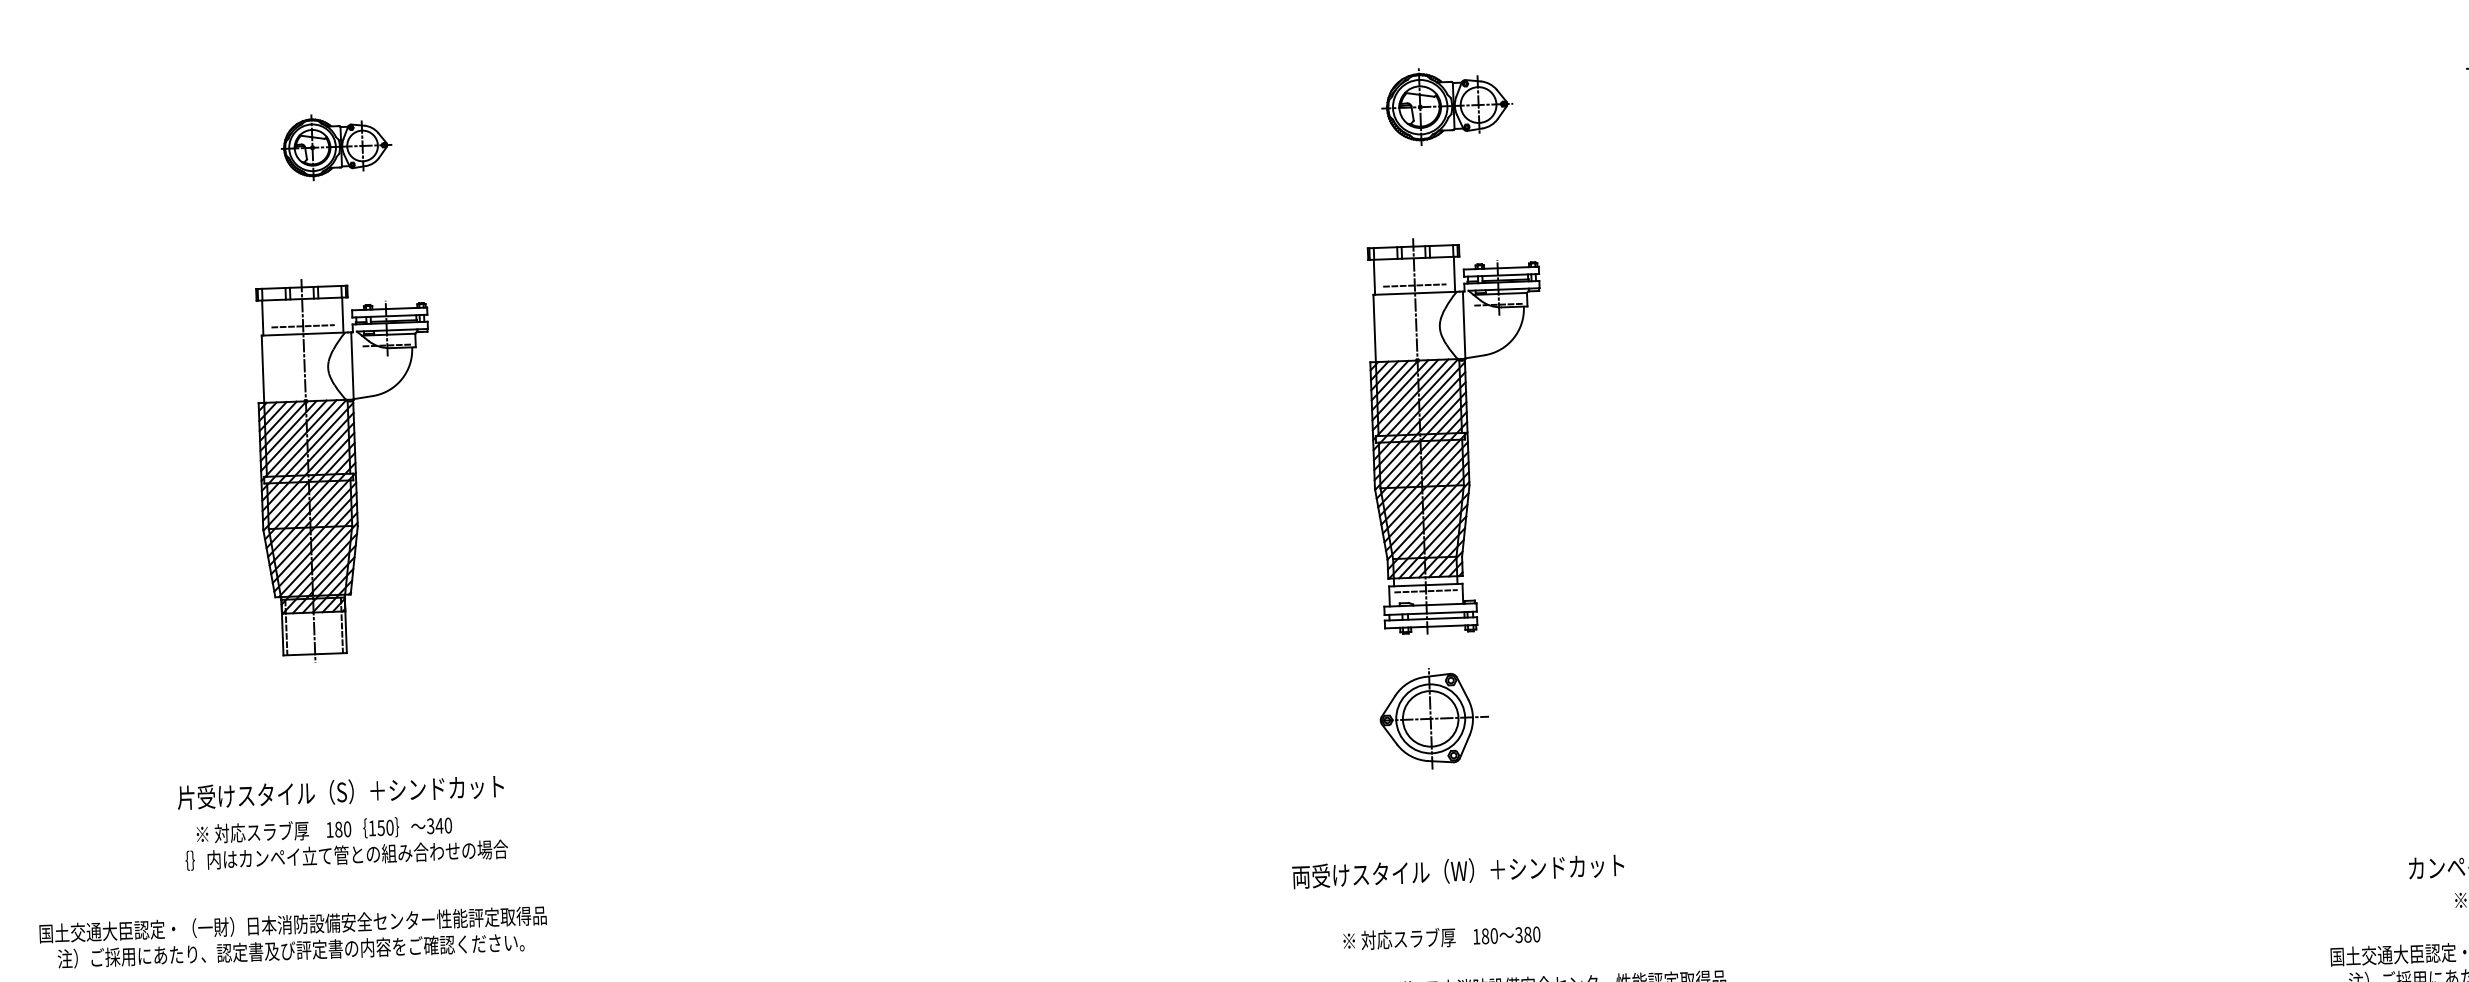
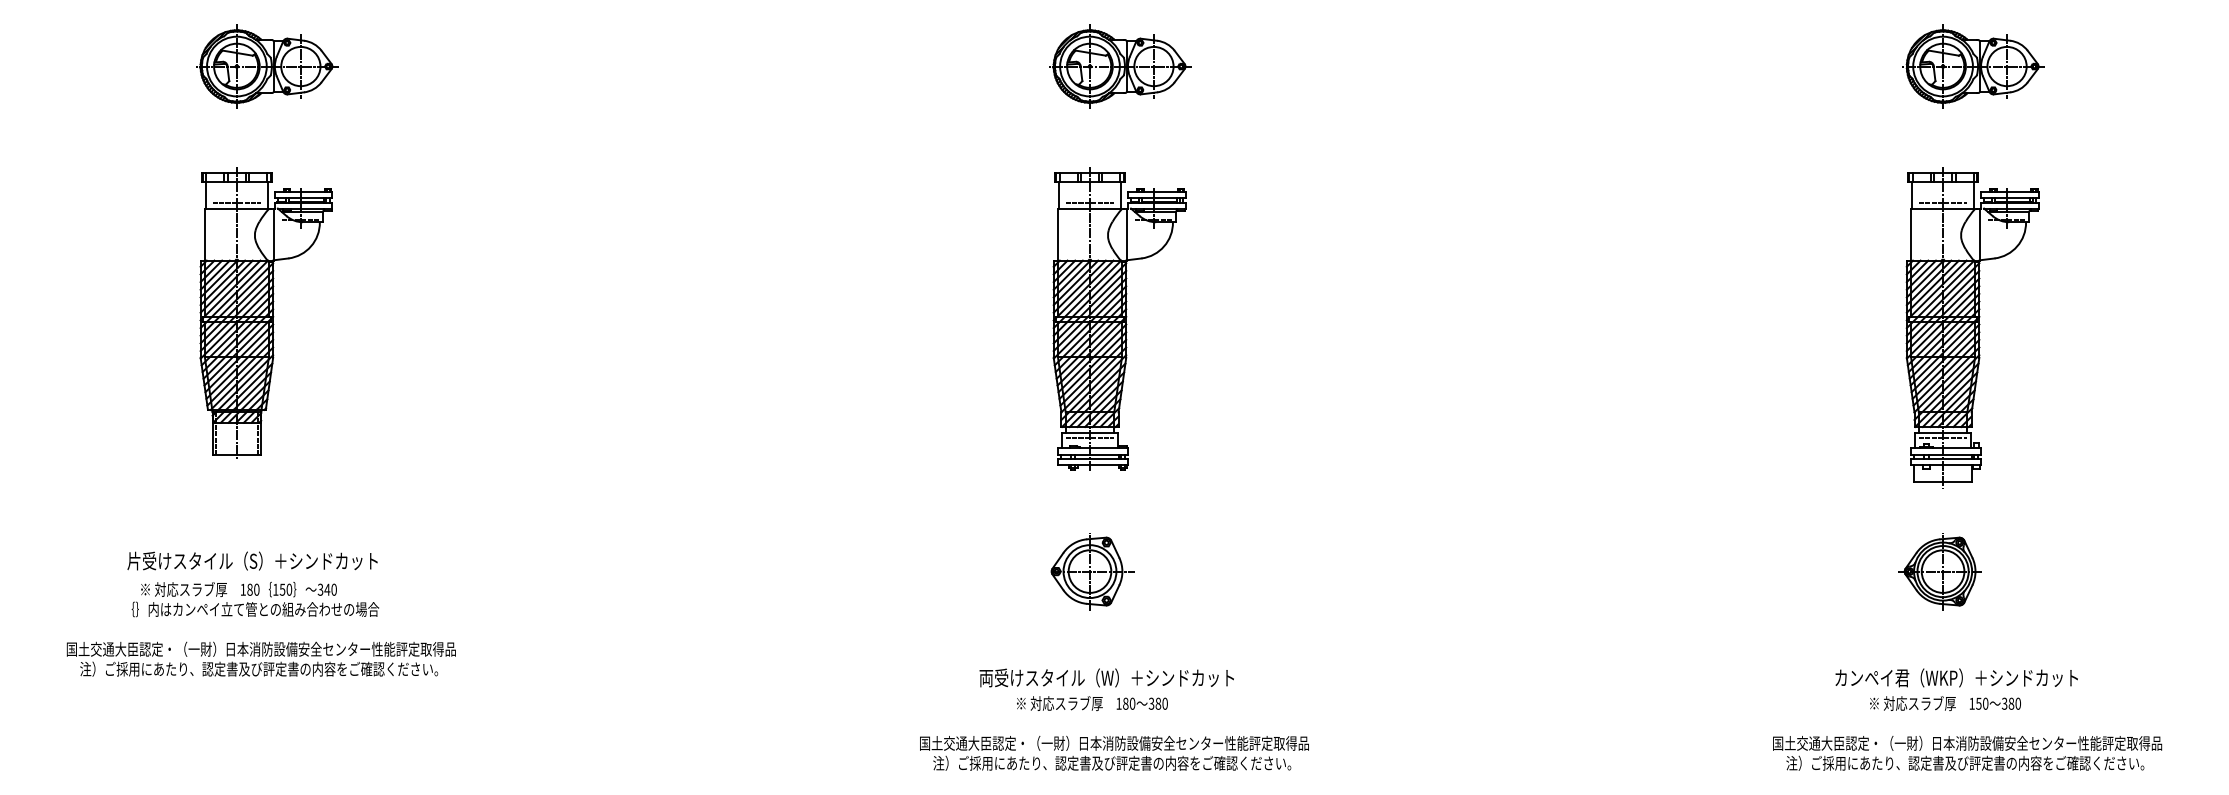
part: (1448, 106) -> (1120, 66), size x1.43
part: (336, 146) -> (267, 66), size x1.67
part: (1433, 718) -> (1092, 571), moved
text: (1457, 870) -> (1106, 677), moved
text: (292, 936) -> (260, 658), moved

